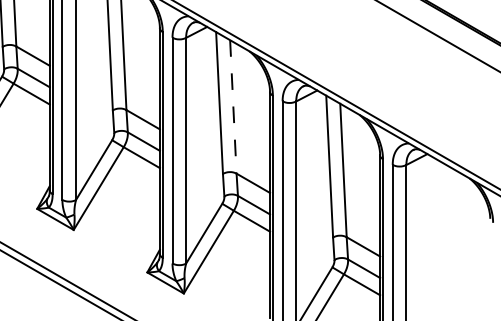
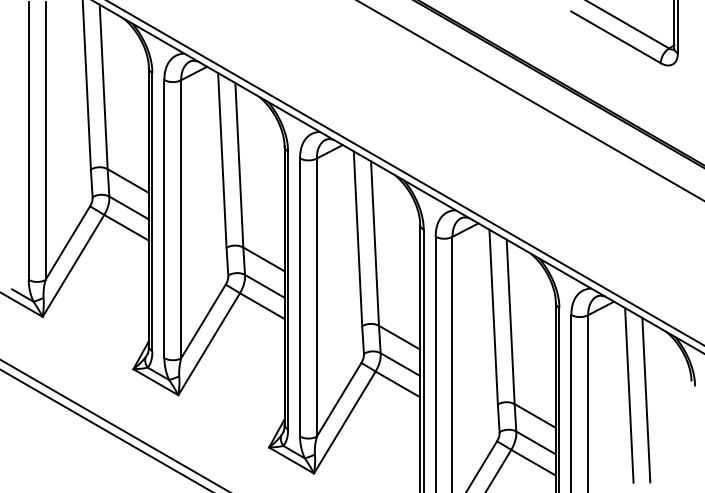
line: (233, 107) -> (375, 244), dashed -> solid
line: (439, 230) -> (629, 395), added
line: (453, 234) -> (646, 400), added

